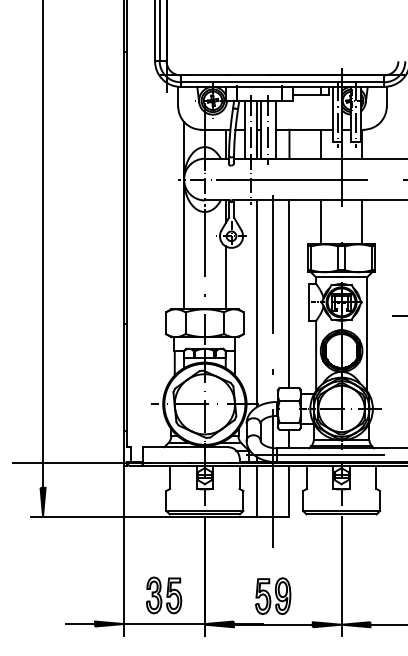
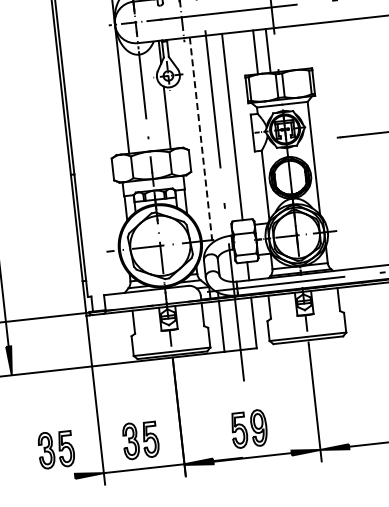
line: (362, 222) -> (268, 51), moved
line: (257, 304) -> (201, 140), solid -> dashed
part: (79, 595) -> (56, 449), added
line: (79, 624) -> (59, 478), removed

